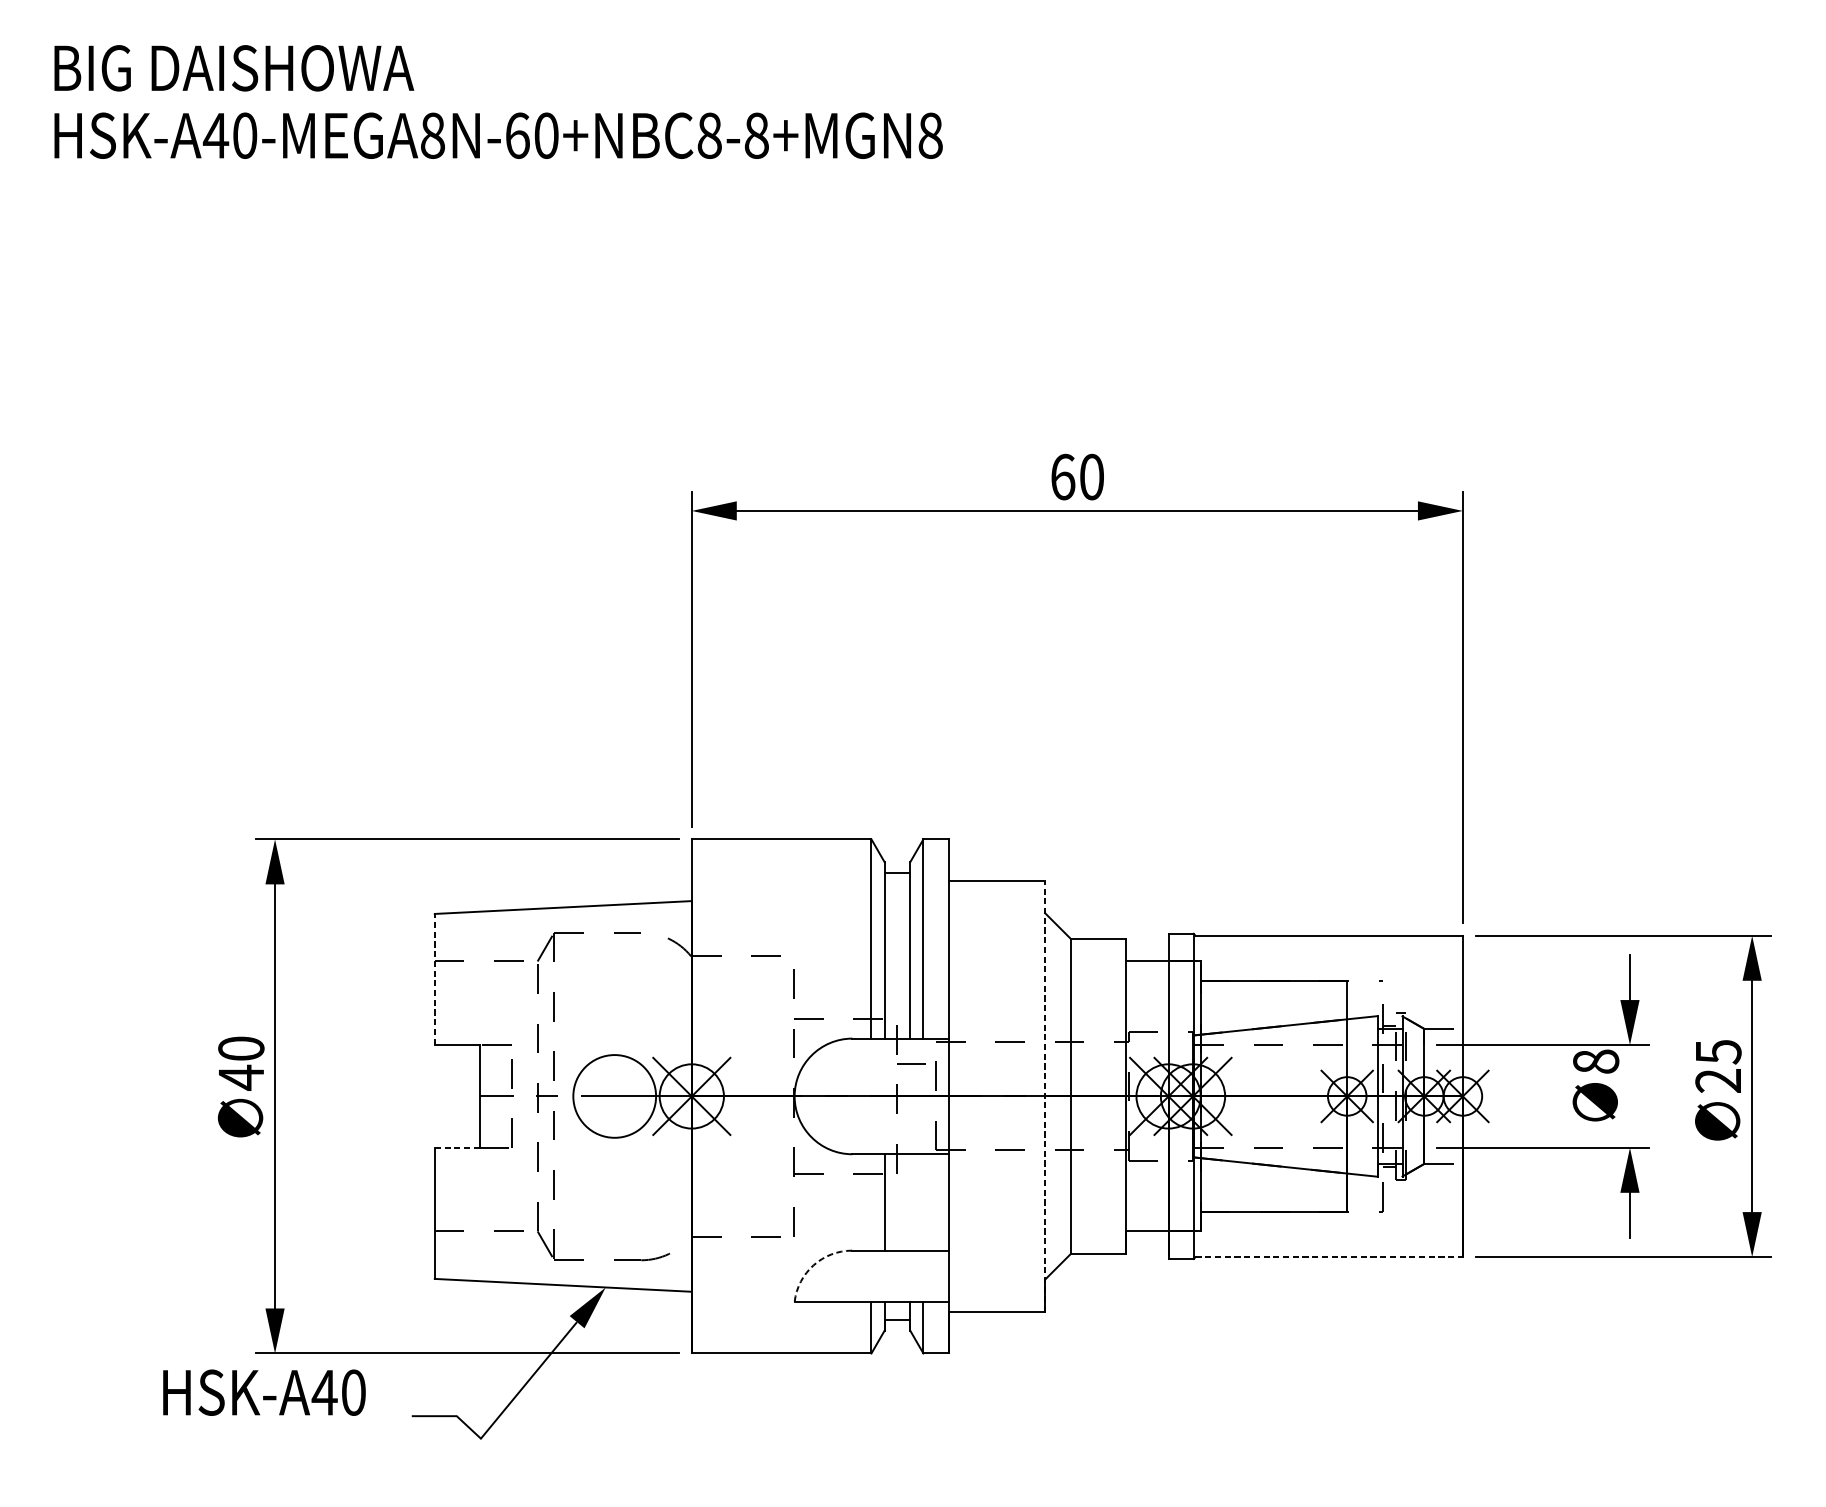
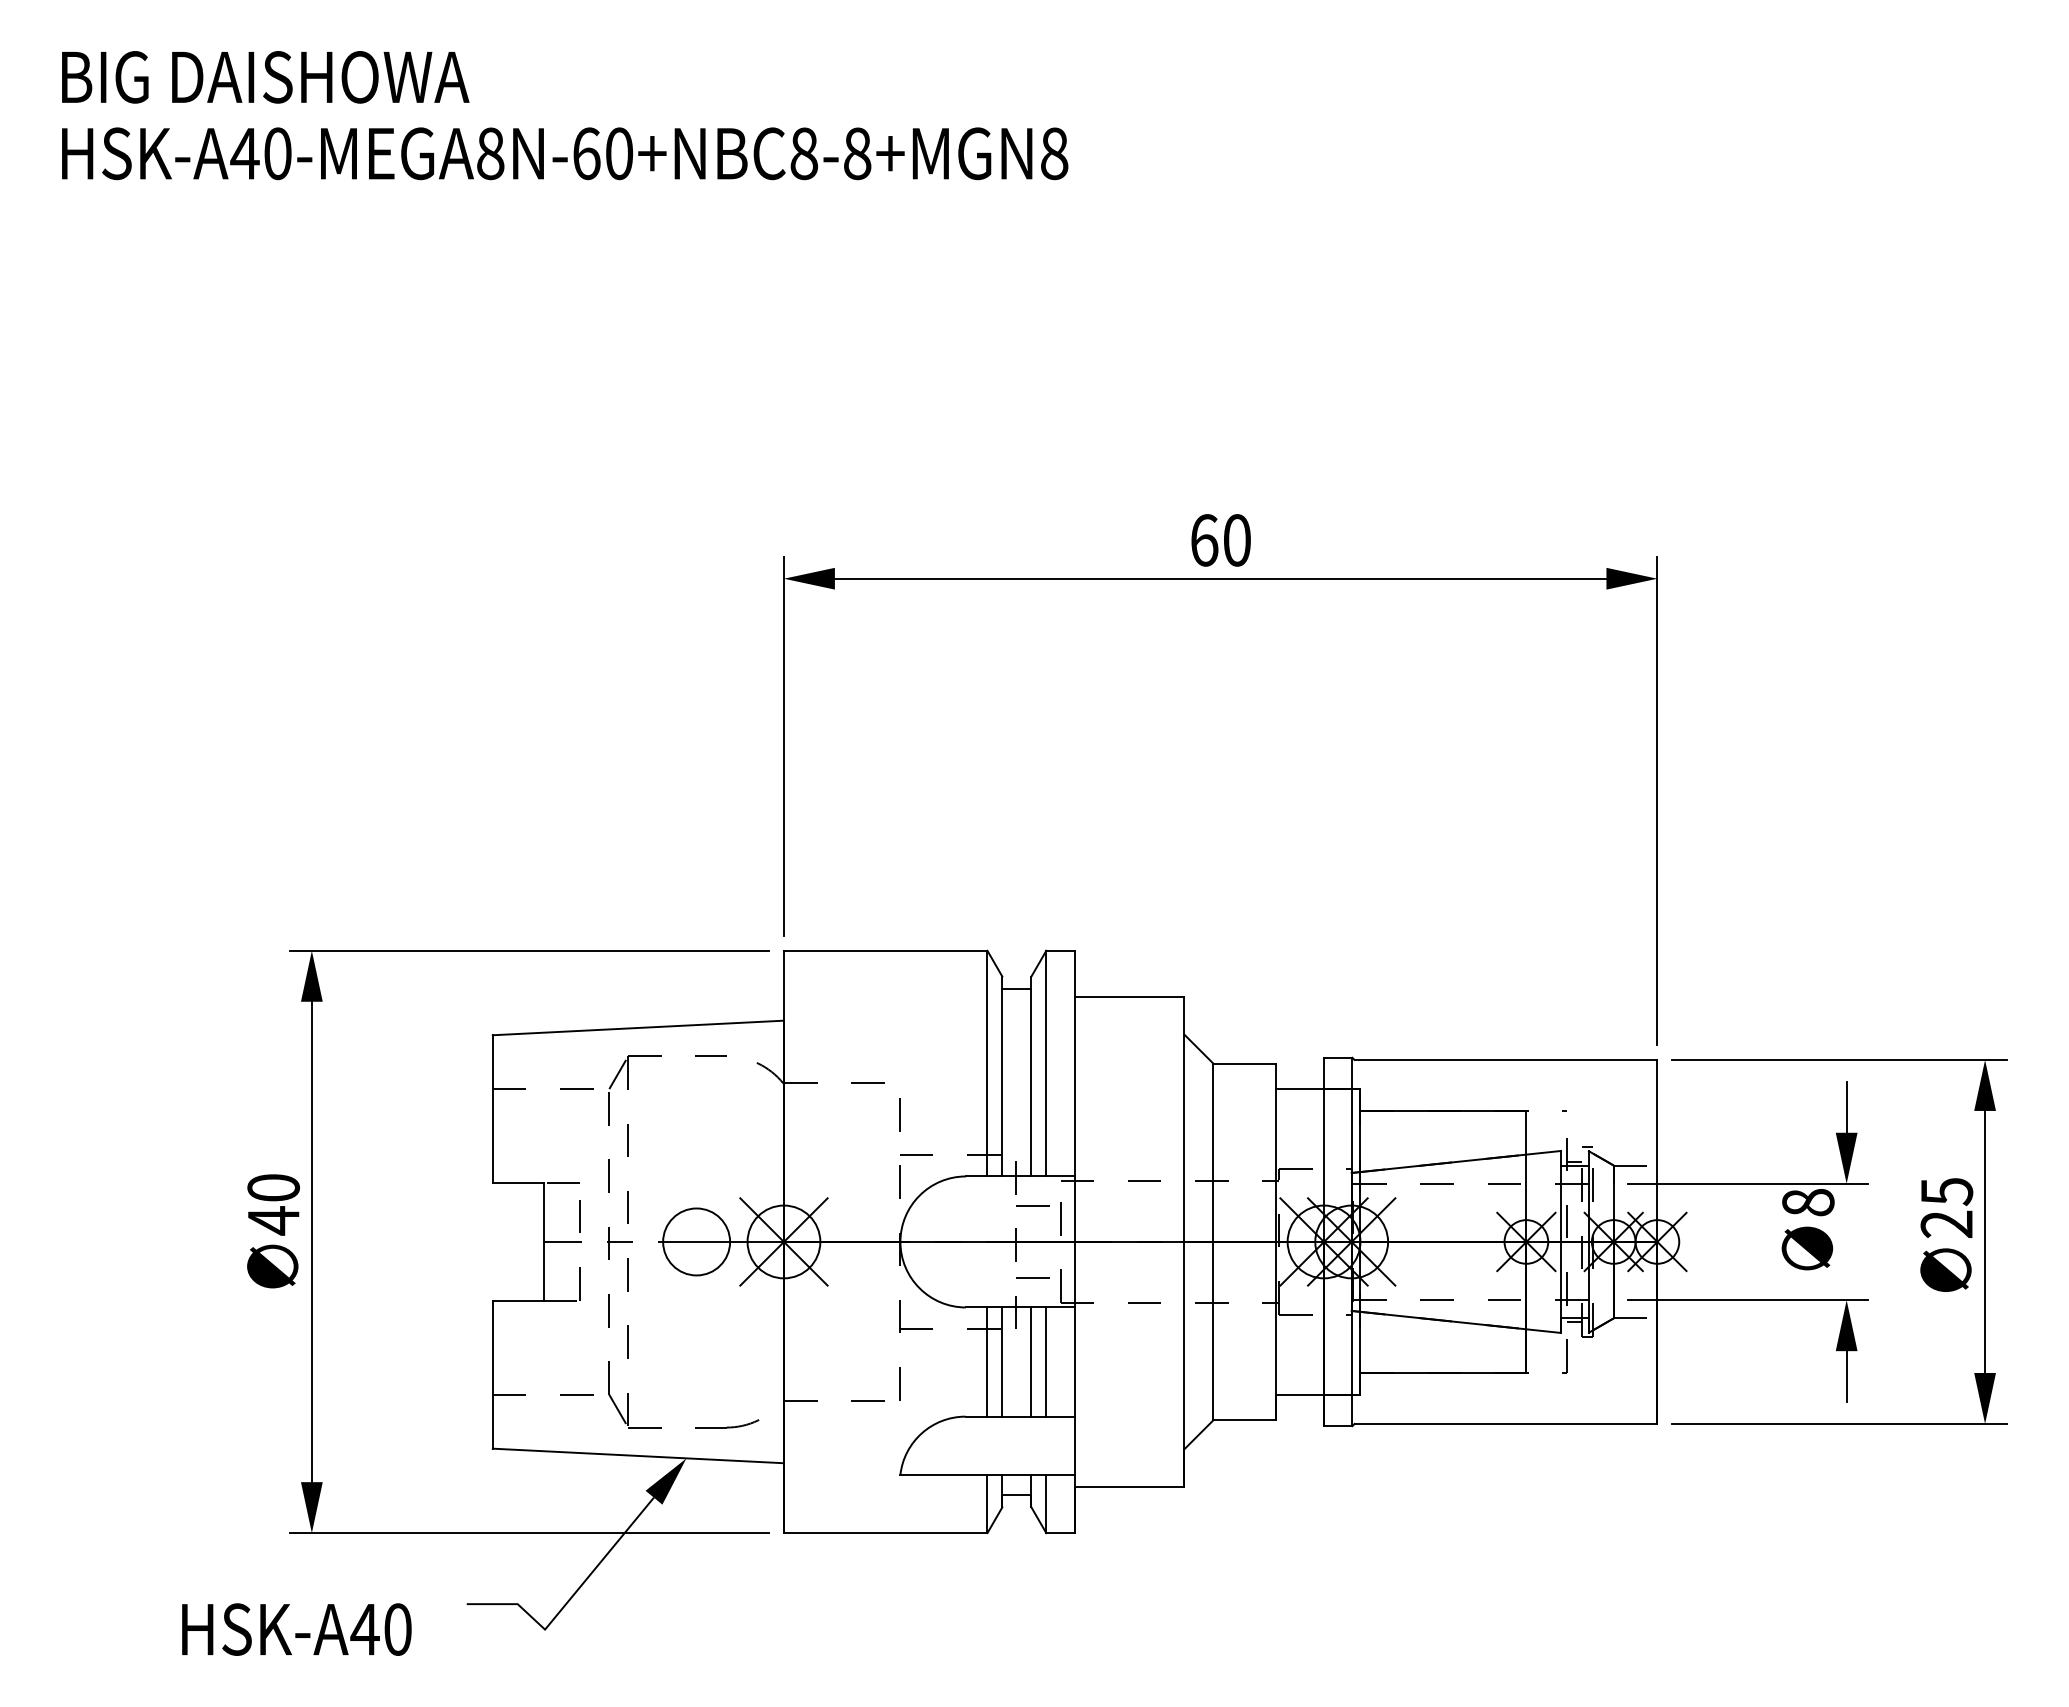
line: (434, 978) -> (492, 1108), dashed -> solid
circle: (614, 1096) -> (696, 1241), size x0.71
line: (1045, 1096) -> (1184, 1241), dashed -> solid
line: (911, 1127) -> (1032, 1277), added
line: (457, 1148) -> (518, 1300), dashed -> solid
line: (871, 1201) -> (987, 1361), added
line: (910, 1201) -> (1031, 1361), added
line: (923, 1201) -> (1046, 1361), added
line: (1329, 1256) -> (1506, 1423), dashed -> solid
arc: (813, 1265) -> (921, 1433), dashed -> solid
text: (264, 1392) -> (296, 1629), moved

